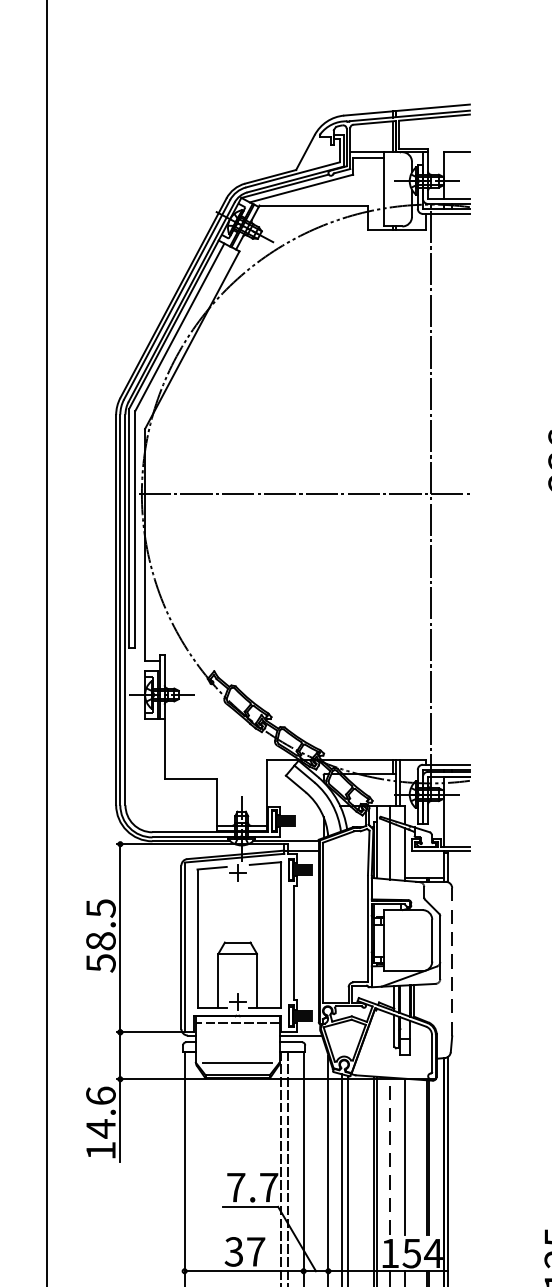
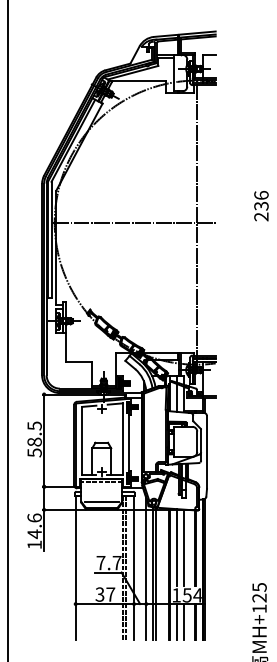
line: (453, 960) -> (207, 451), dashed -> solid
line: (390, 1155) -> (176, 547), dashed -> solid

